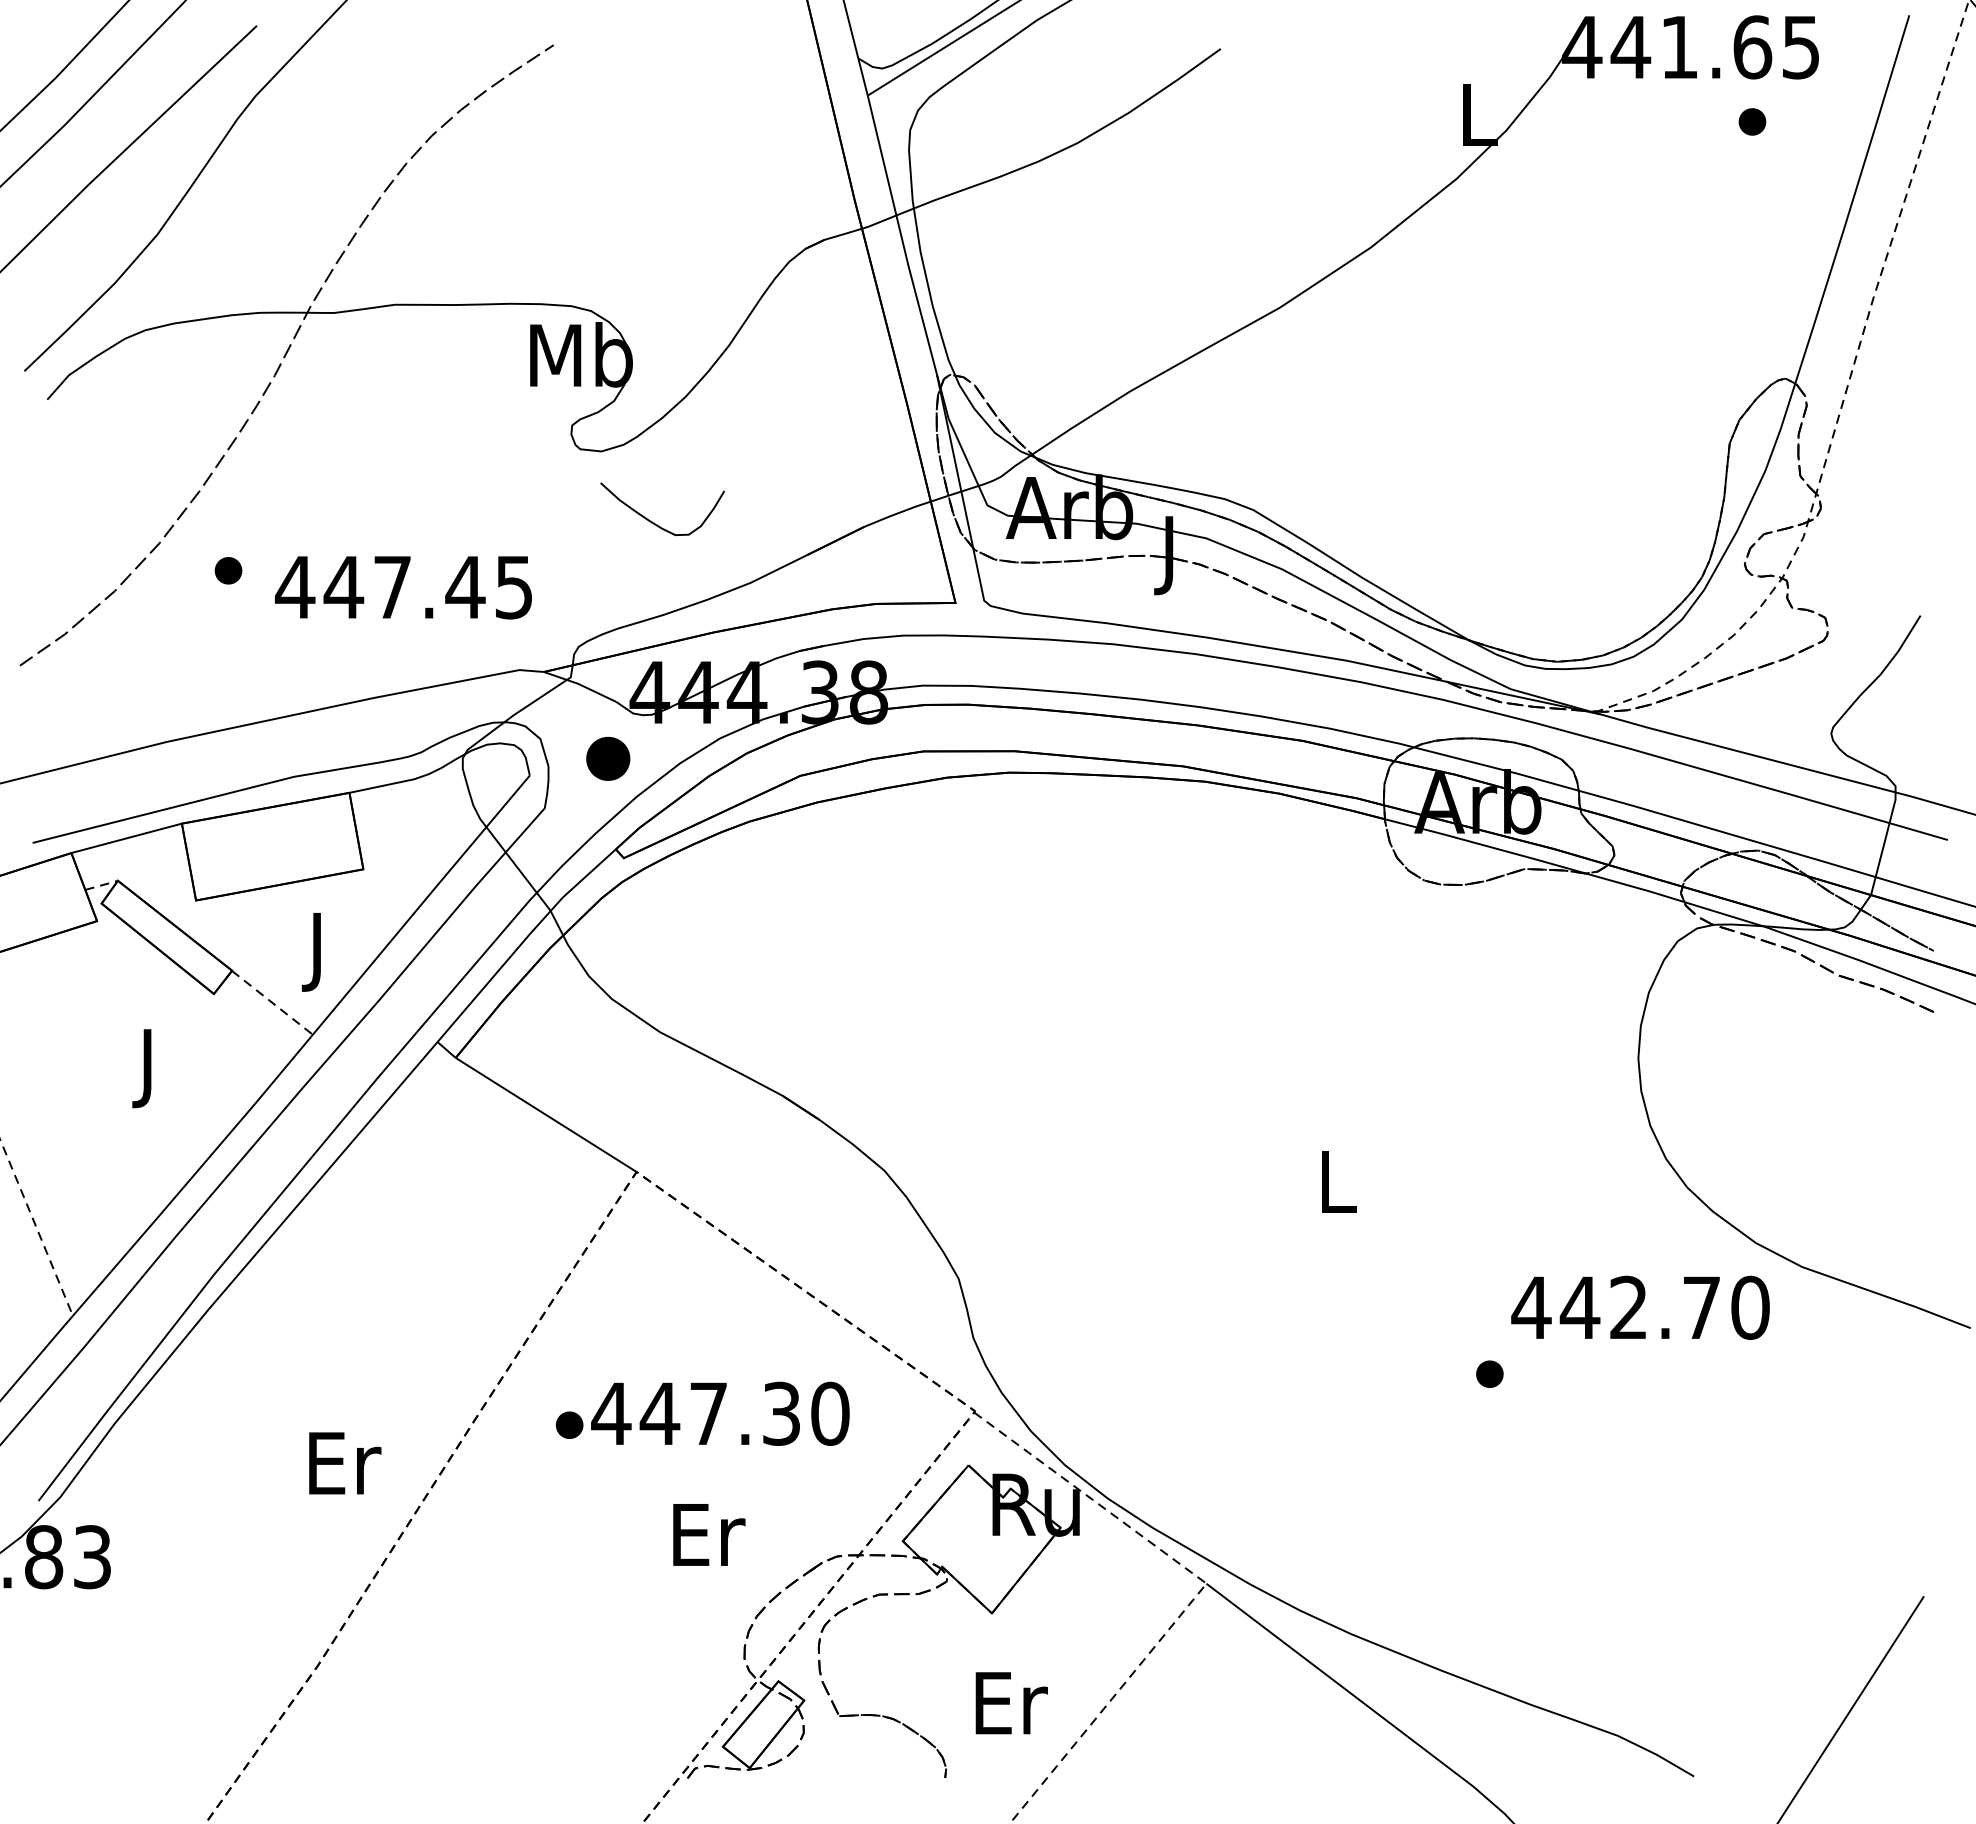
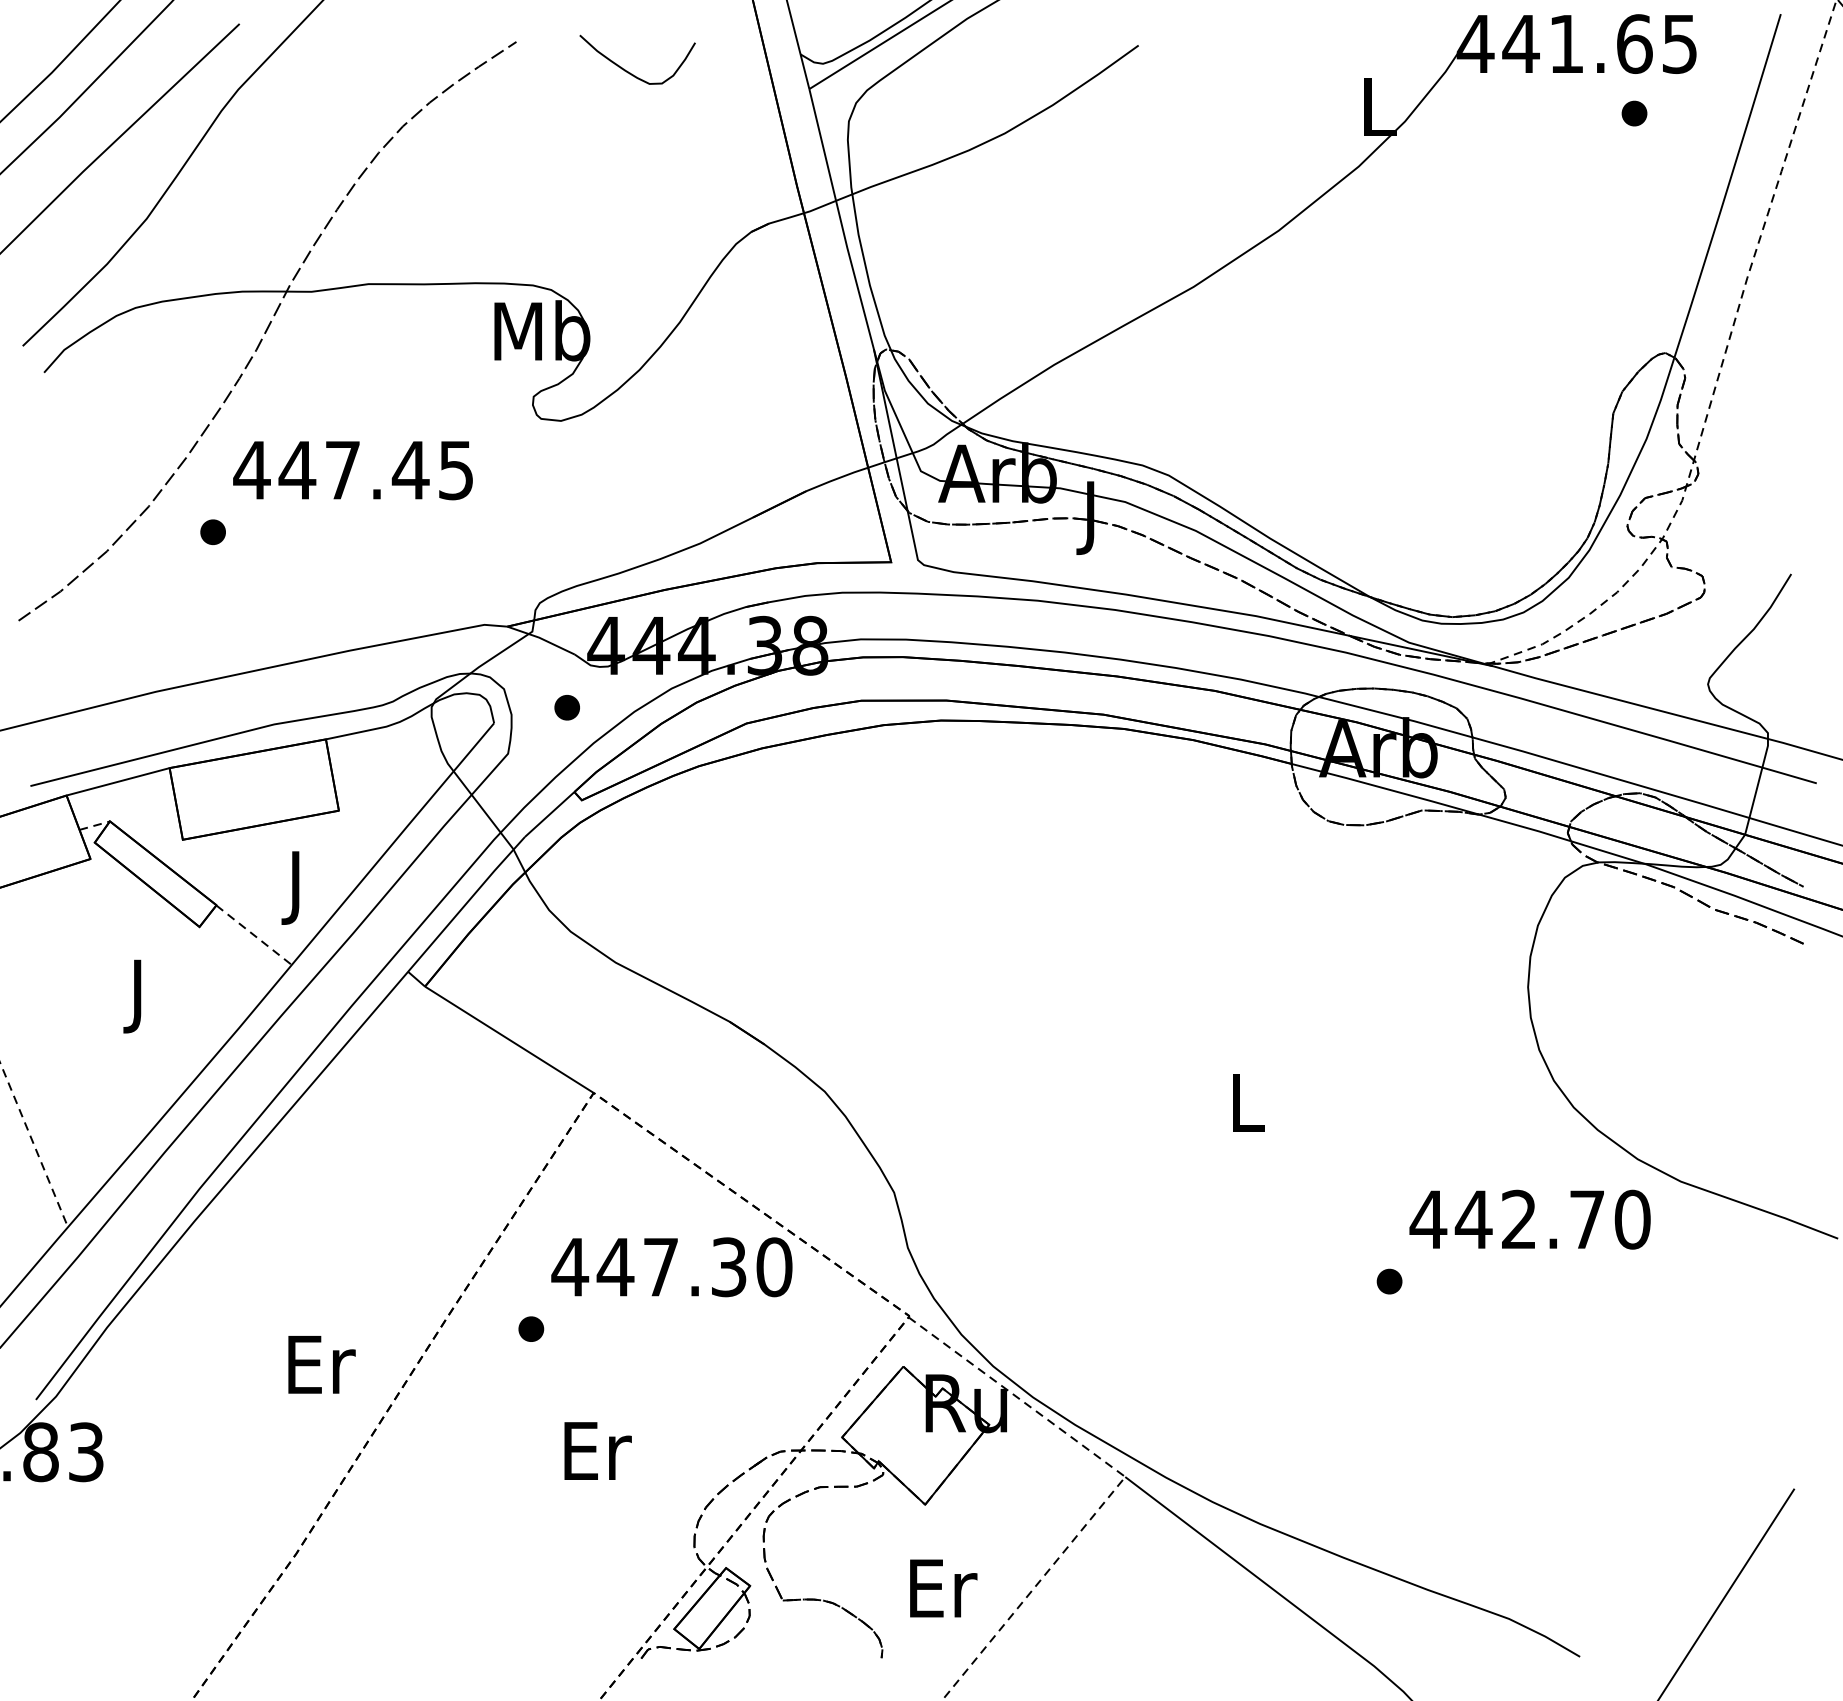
curve: (654, 522) -> (630, 72), moved
text: (403, 587) -> (353, 470), moved
part: (607, 758) -> (566, 707), size x0.62
text: (720, 1413) -> (672, 1266), moved
text: (709, 1534) -> (598, 1450), moved

